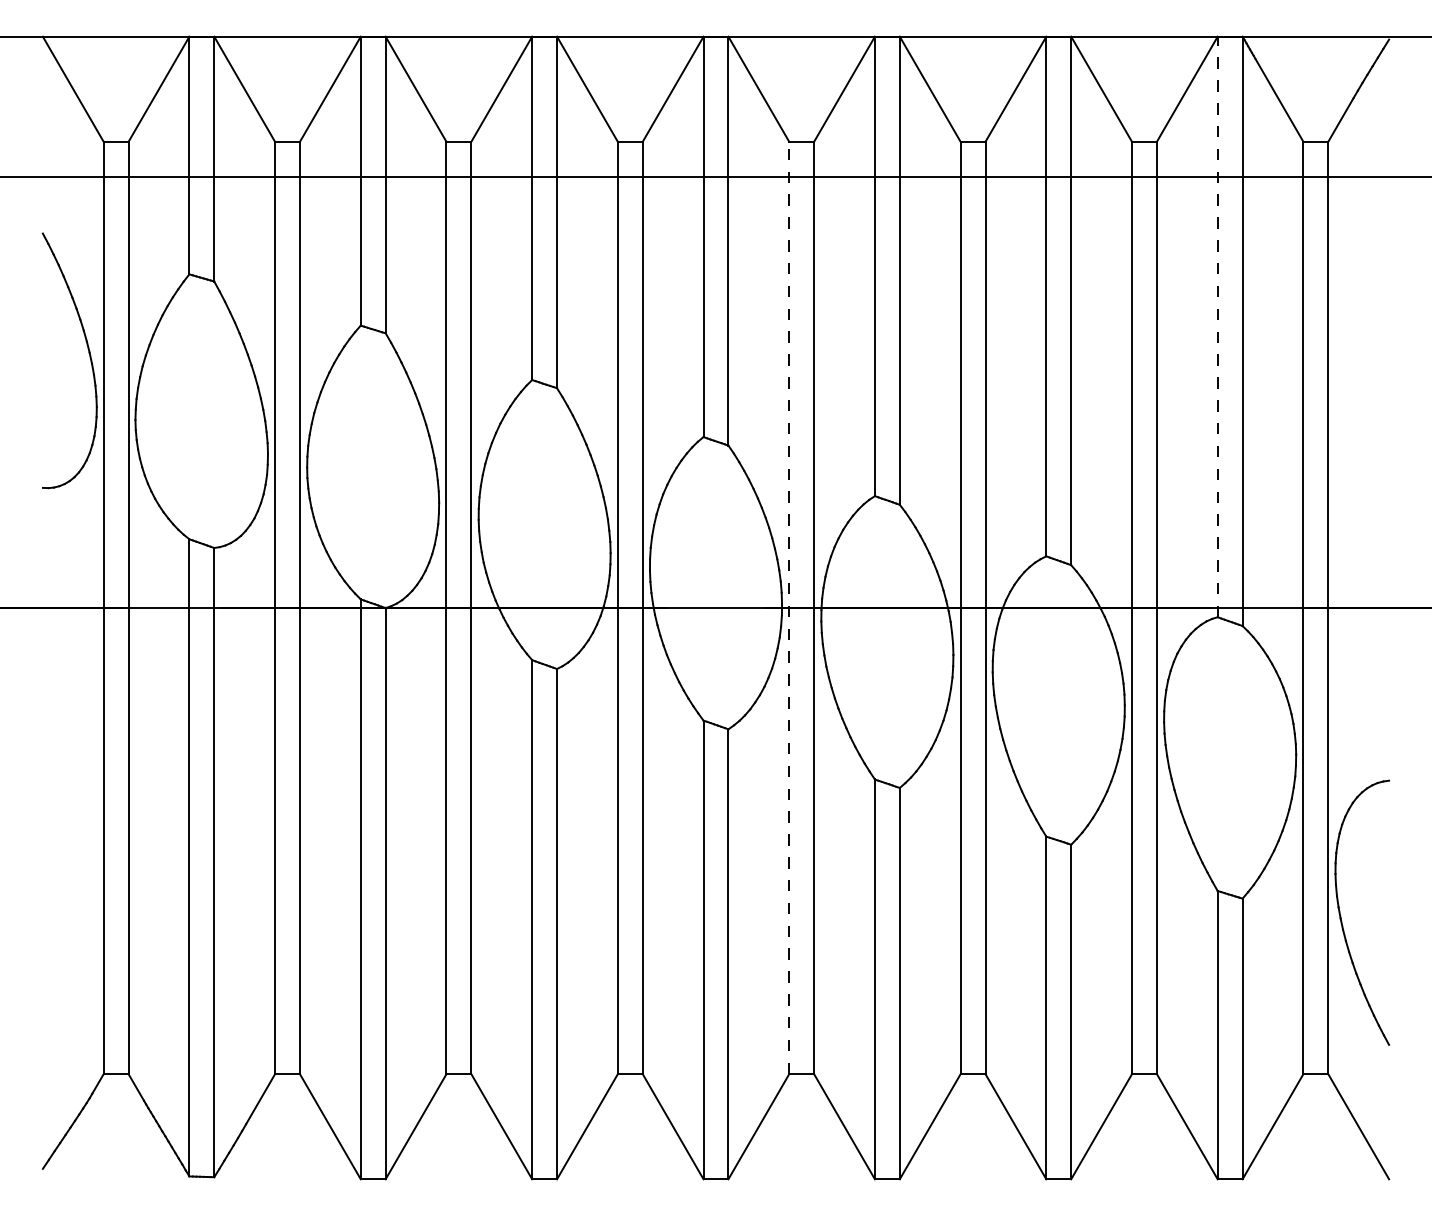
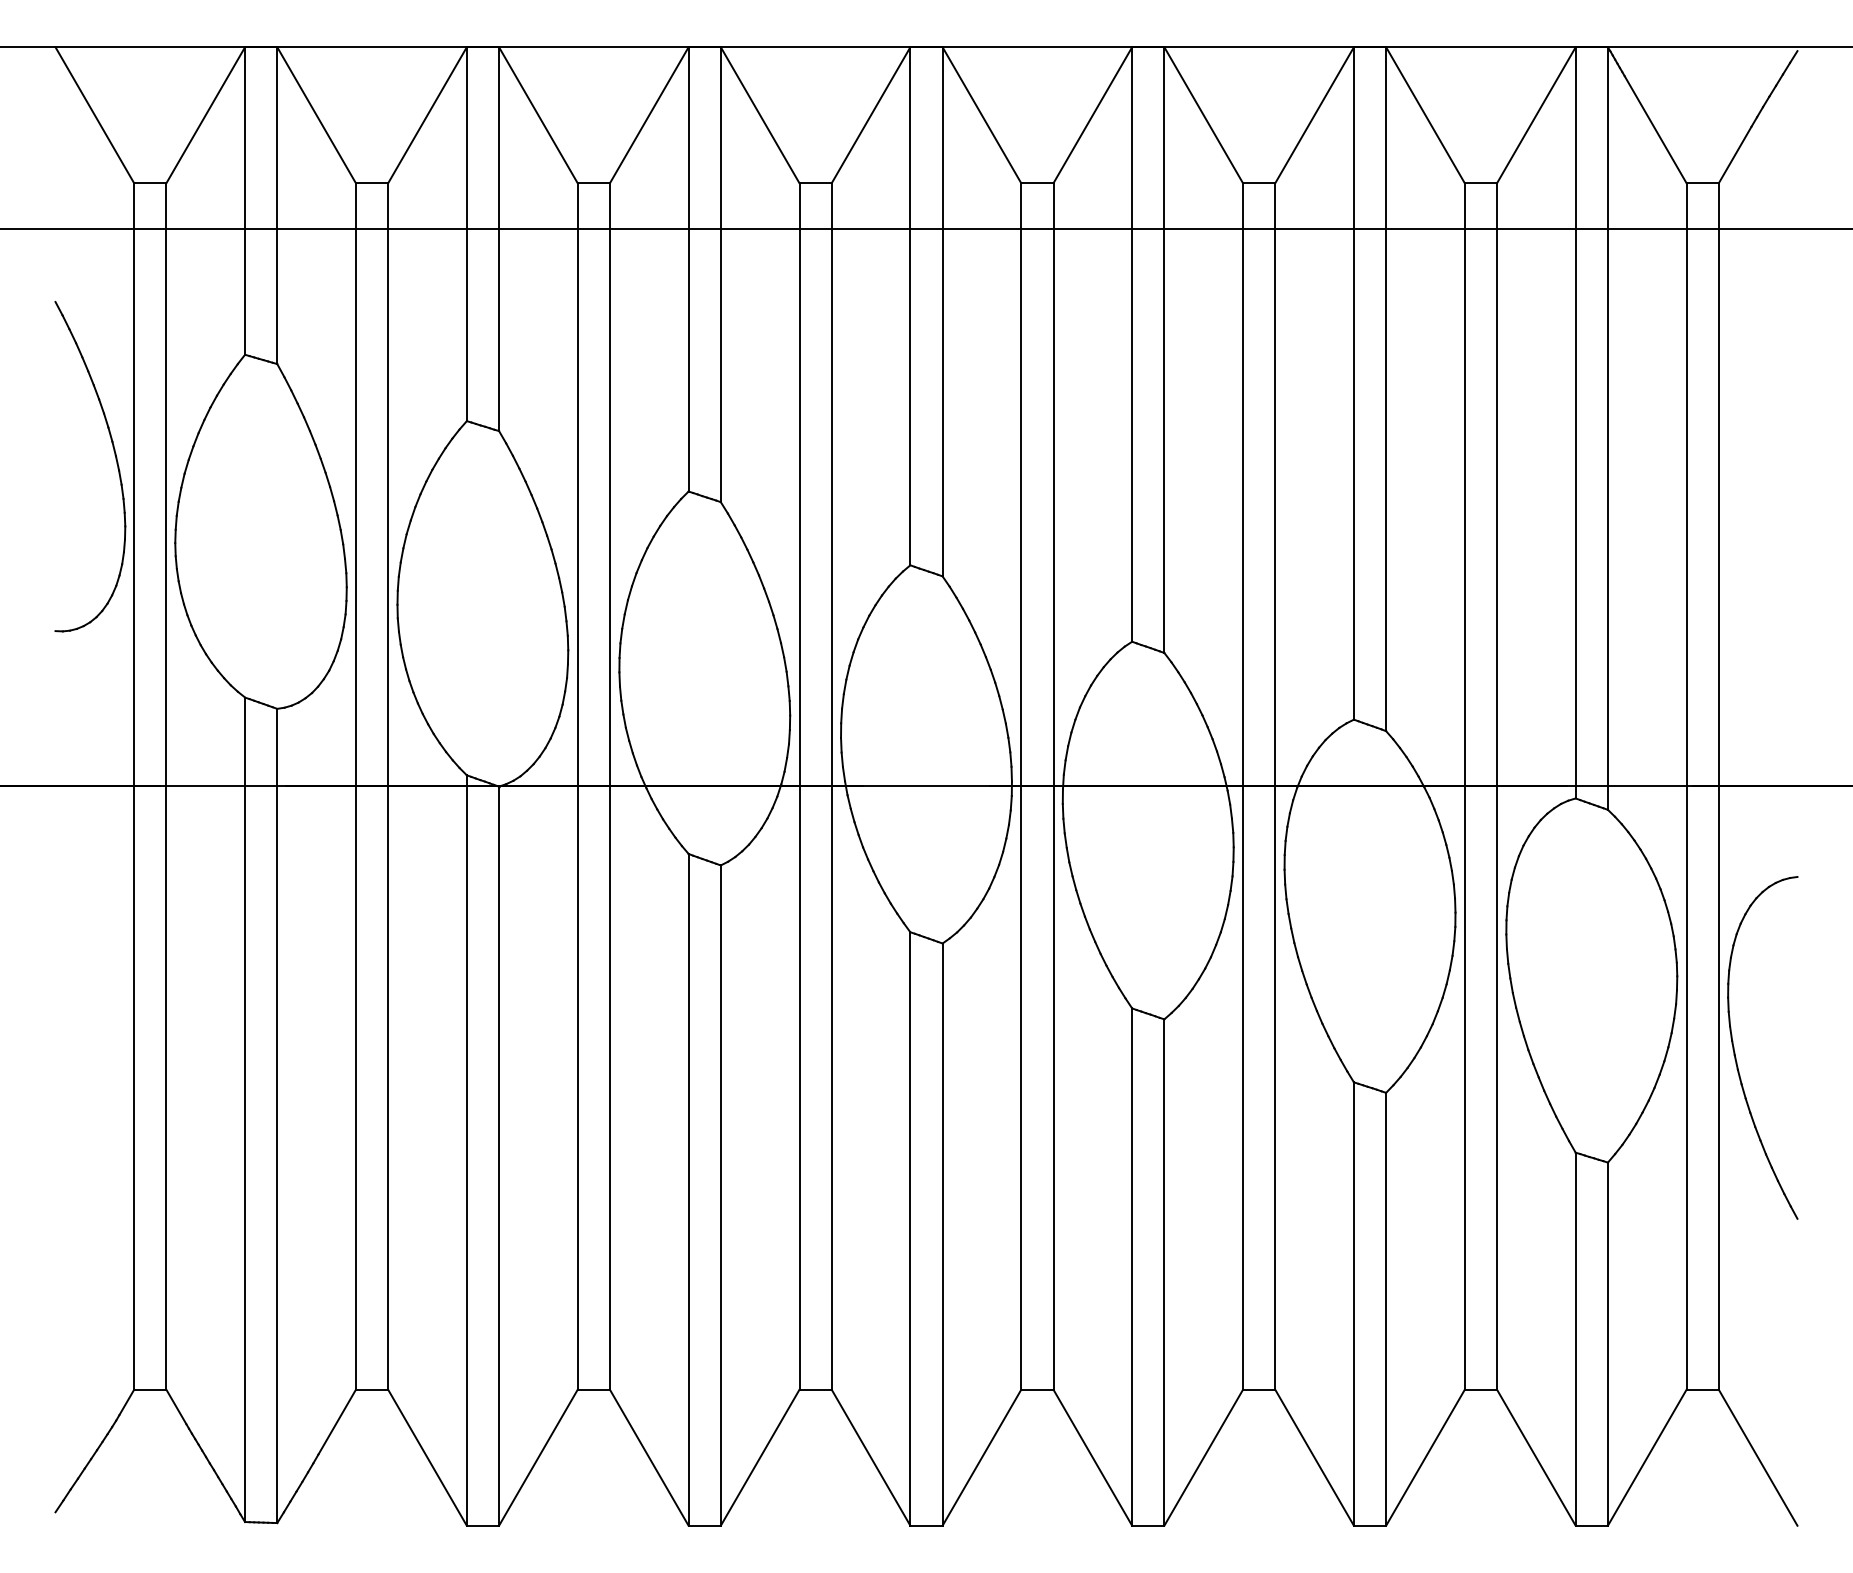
line: (1217, 326) -> (1575, 422), dashed -> solid
line: (789, 608) -> (1021, 786), dashed -> solid
part: (1341, 916) -> (1735, 1052), moved

